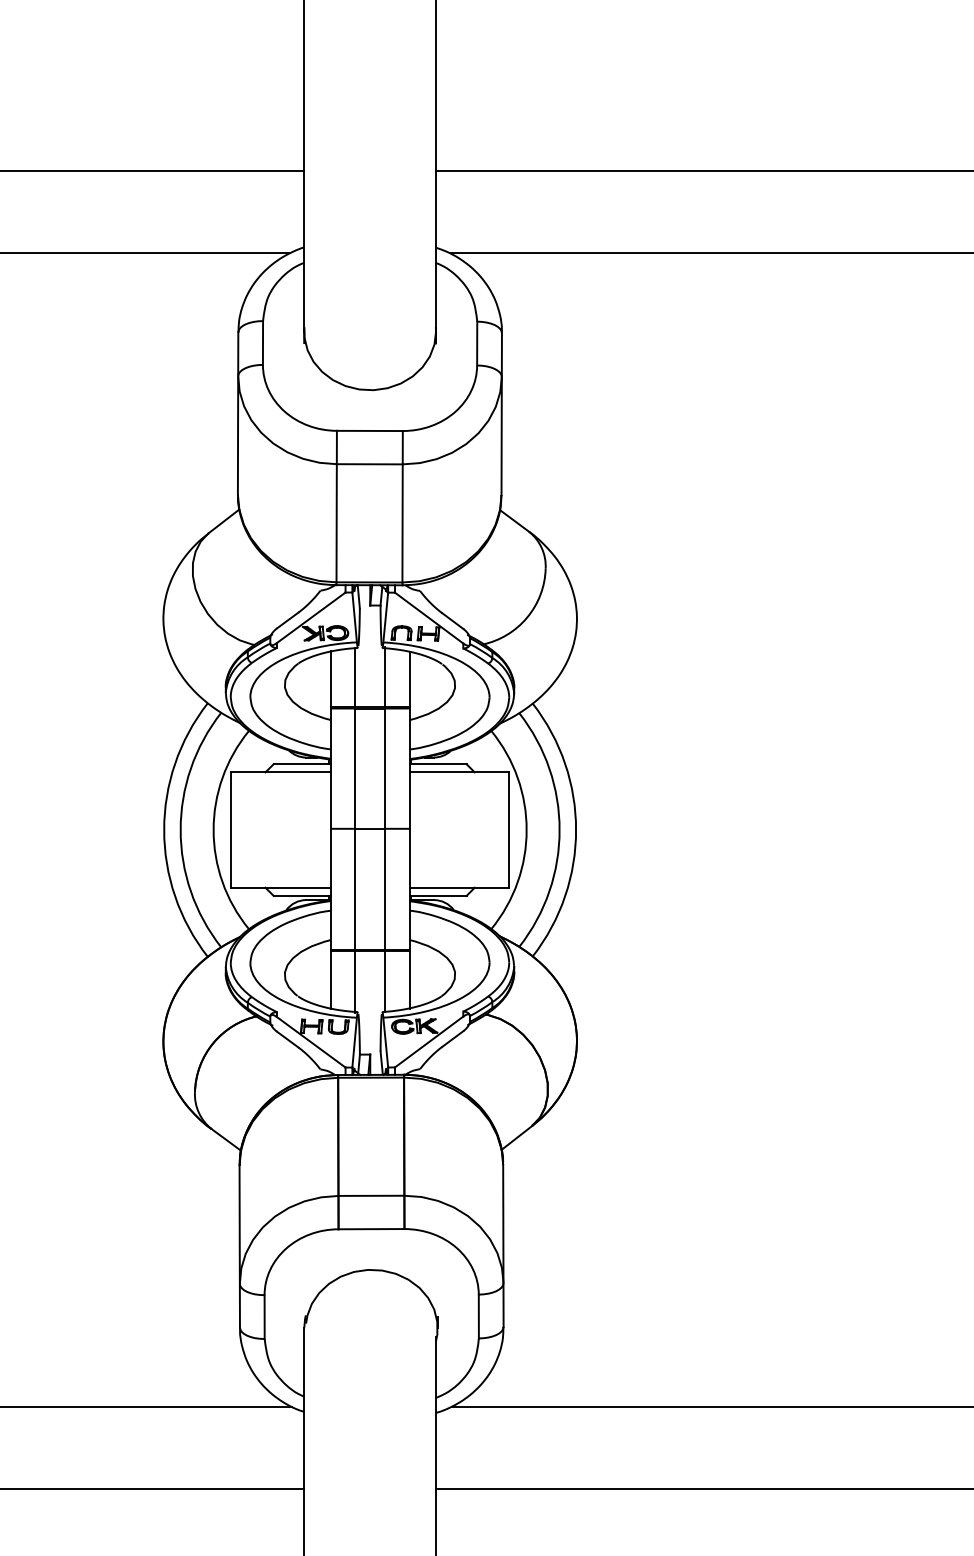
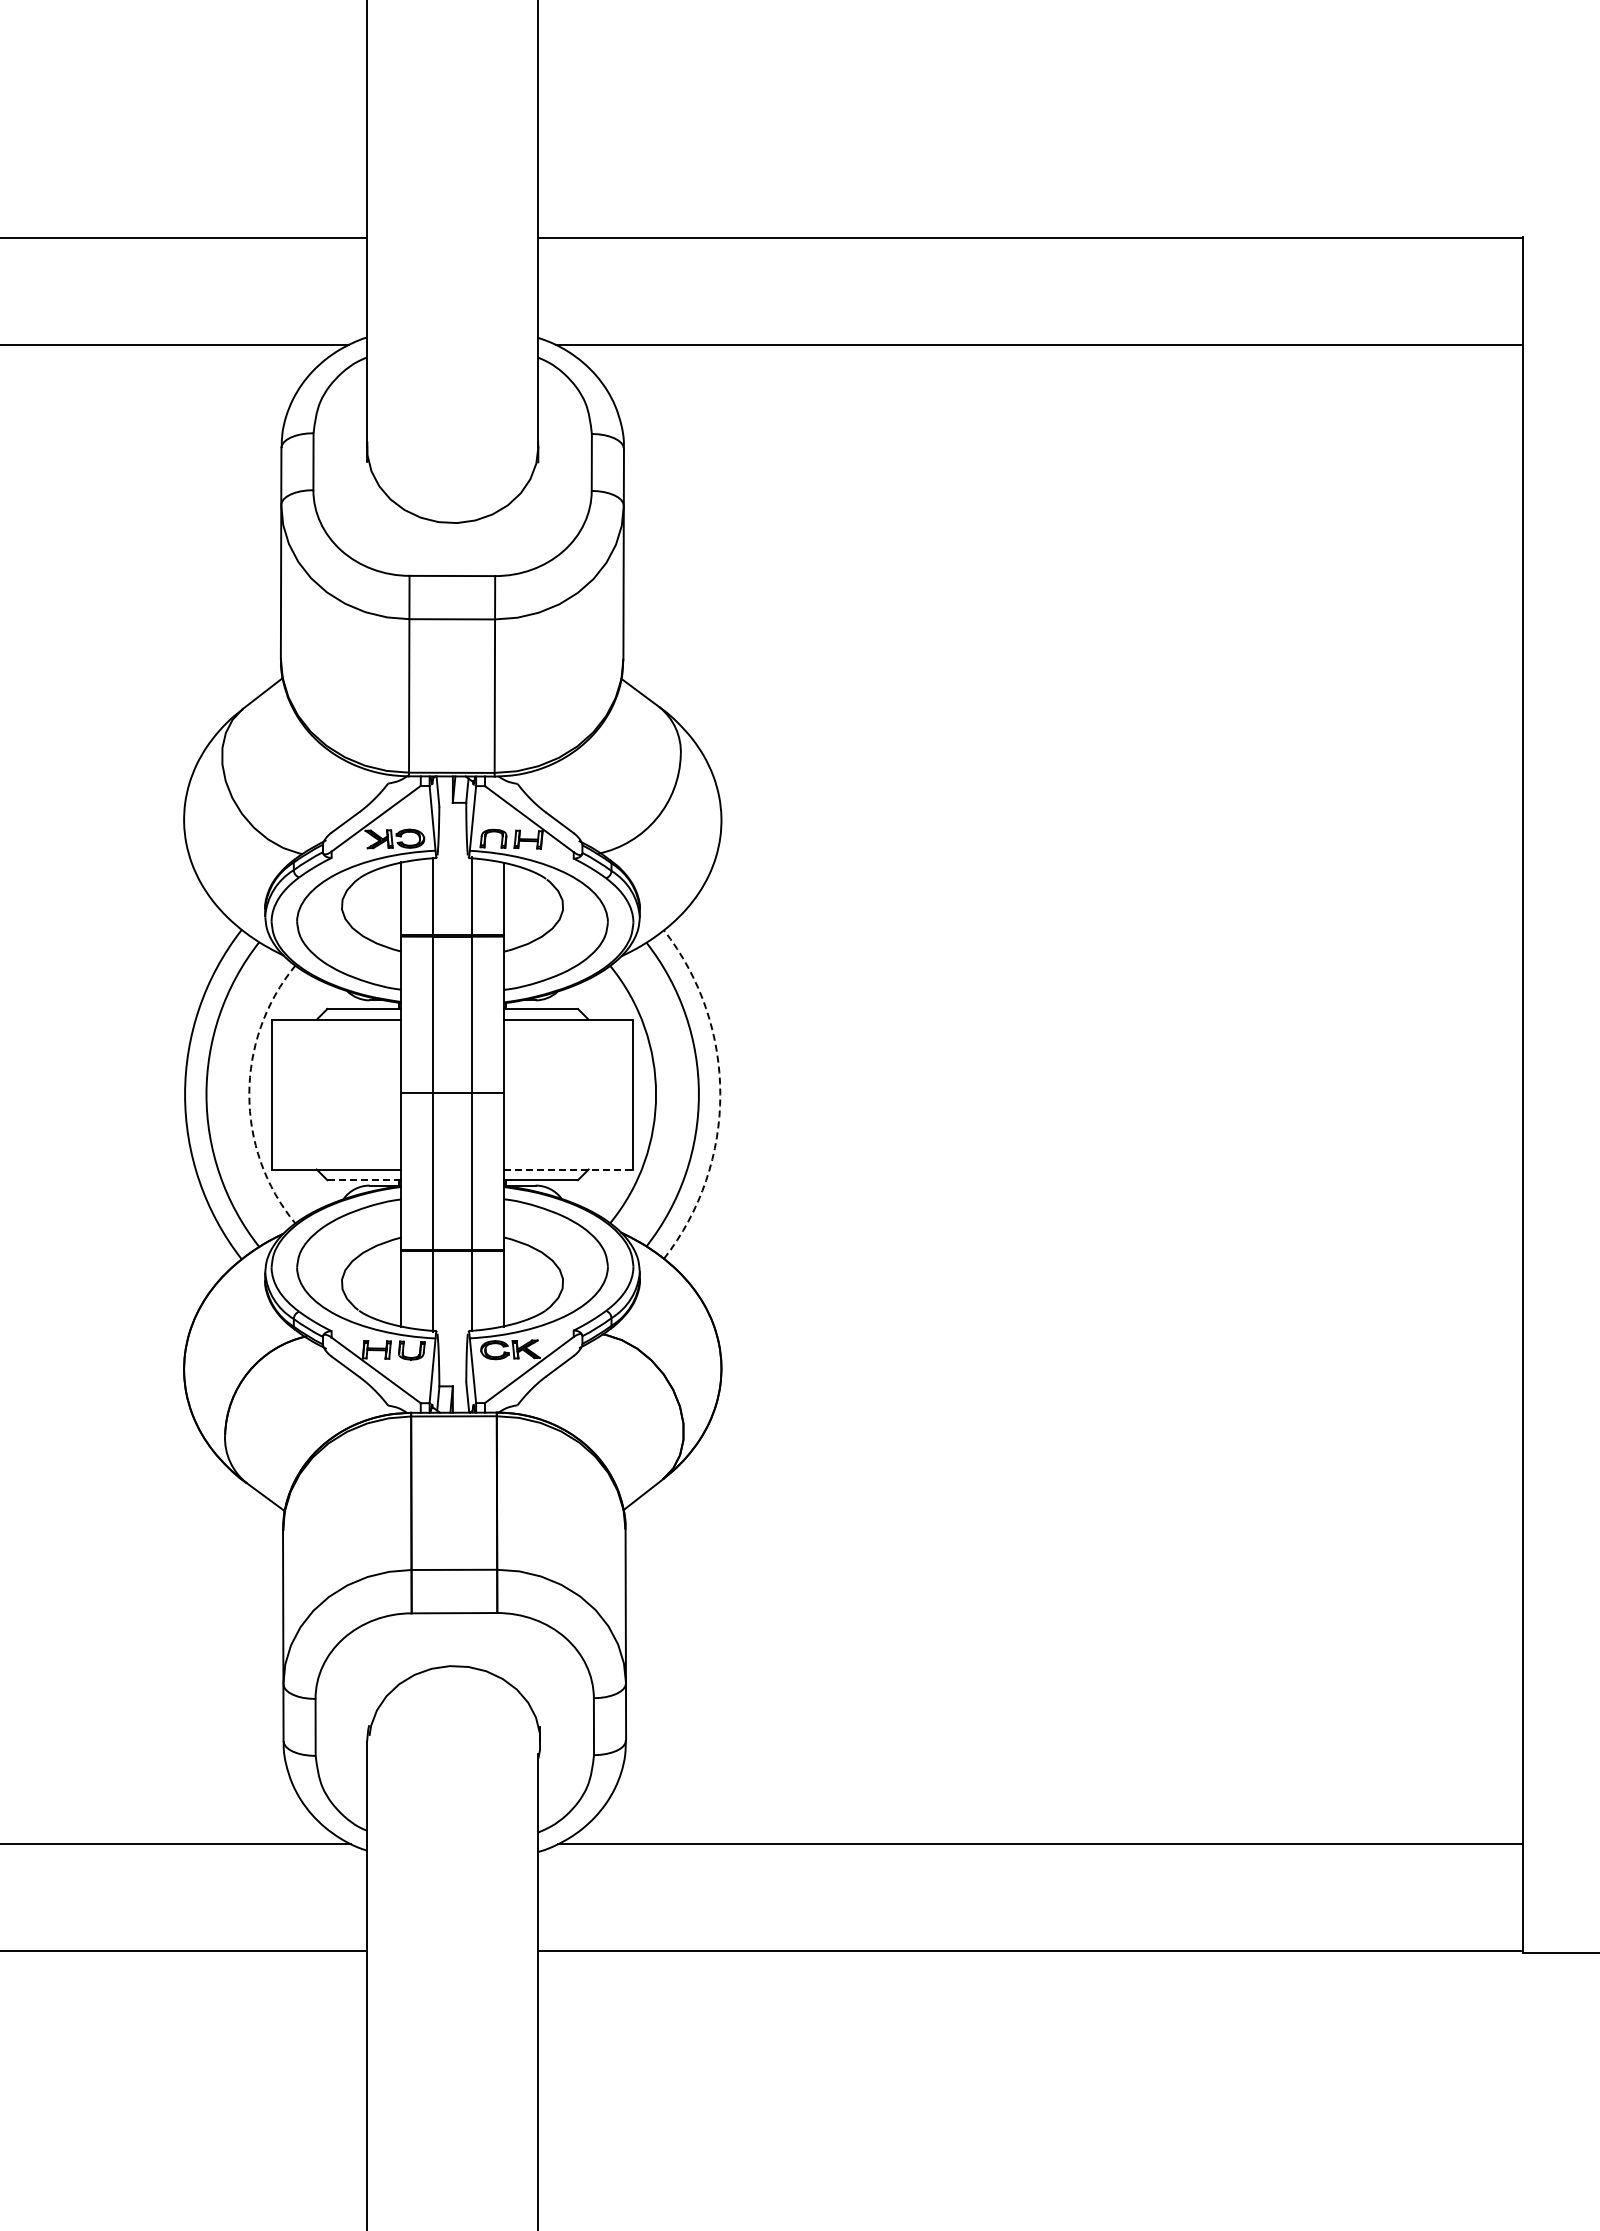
arc: (213, 829) -> (249, 1094), solid -> dashed
arc: (576, 829) -> (720, 1094), solid -> dashed
line: (460, 887) -> (569, 1169), solid -> dashed
line: (302, 896) -> (364, 1180), solid -> dashed

